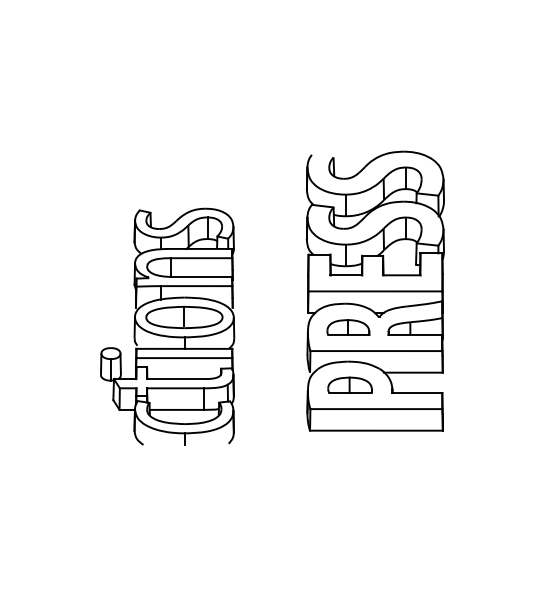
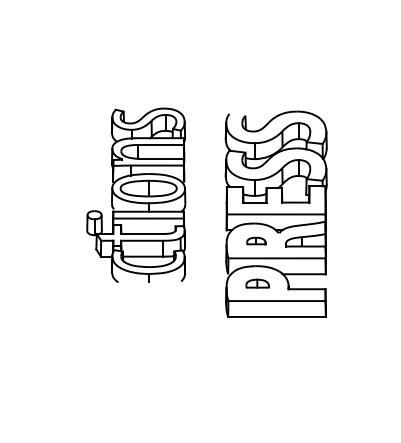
part: (167, 325) -> (136, 194), moved
part: (348, 326) -> (256, 240), size x0.6
part: (349, 385) -> (257, 283), size x0.7

